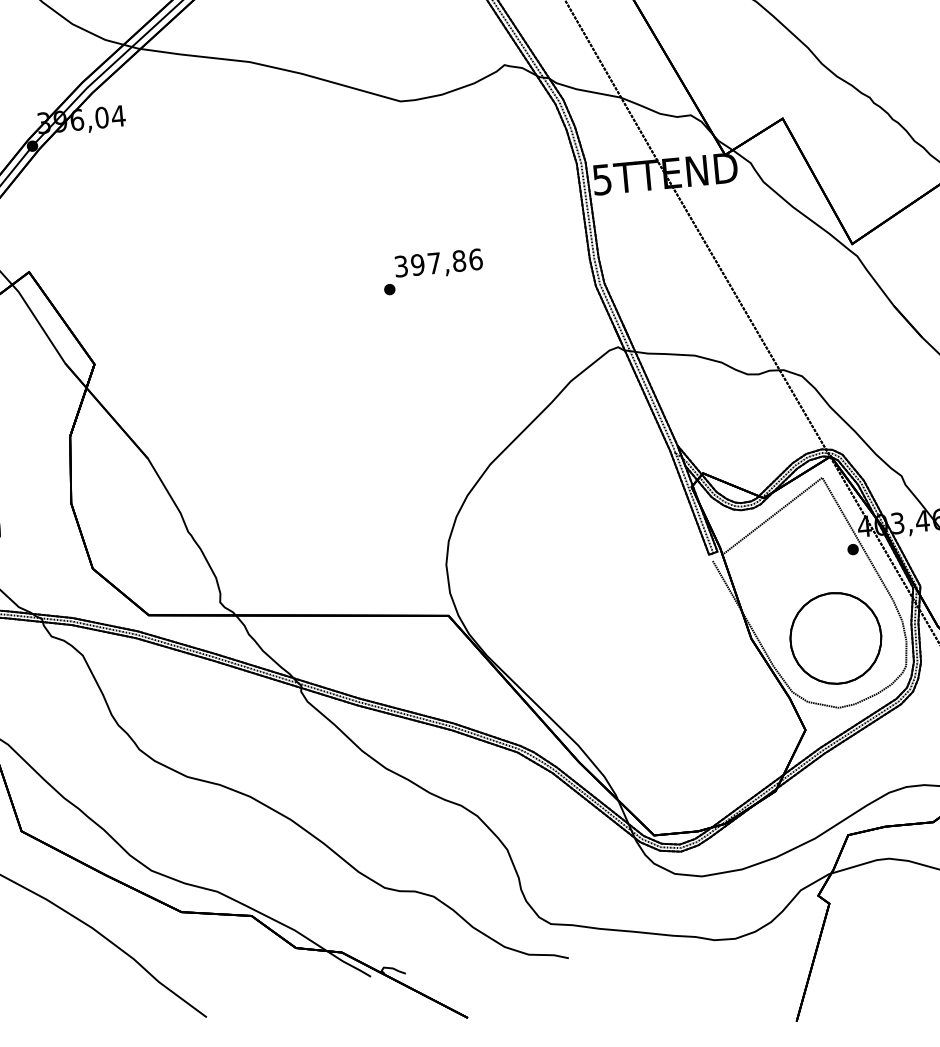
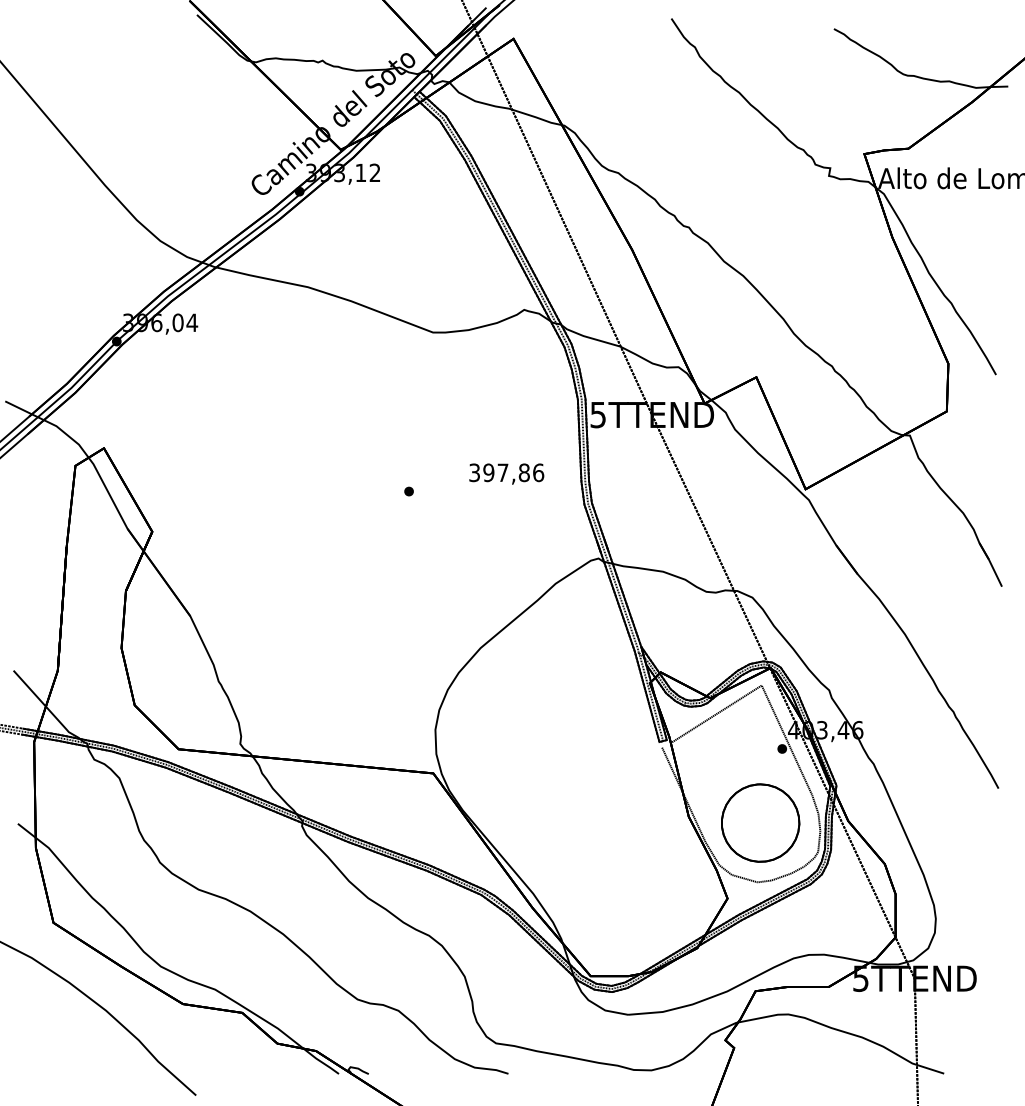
text: (438, 263) -> (506, 473), moved

